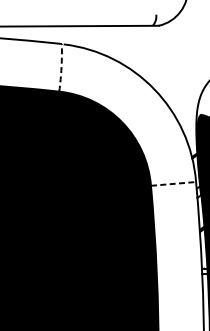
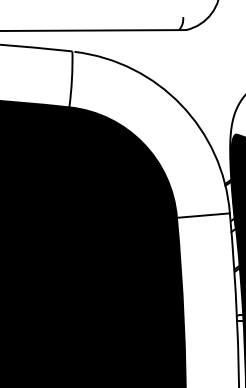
arc: (61, 67) -> (71, 79), dashed -> solid
line: (173, 183) -> (203, 215), dashed -> solid

